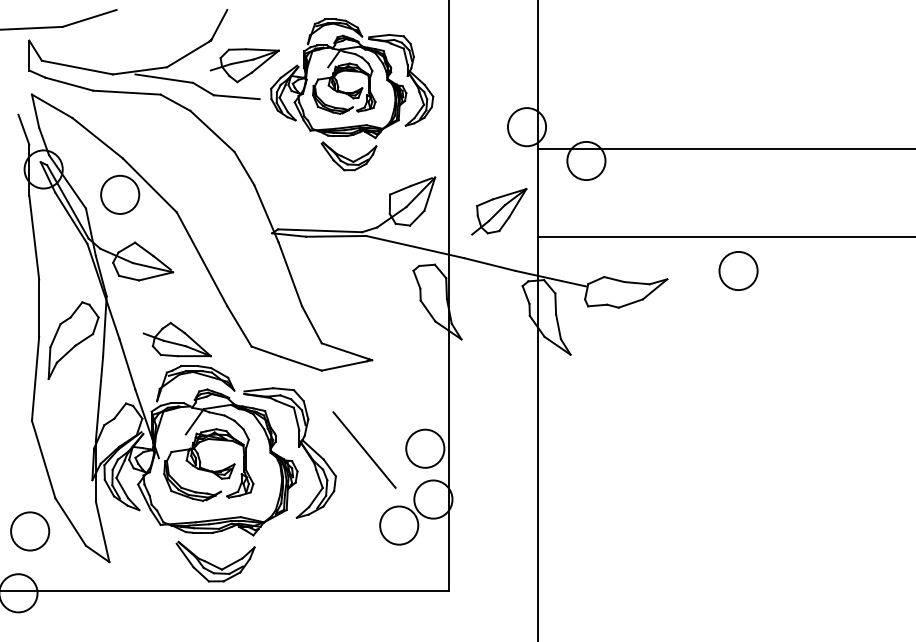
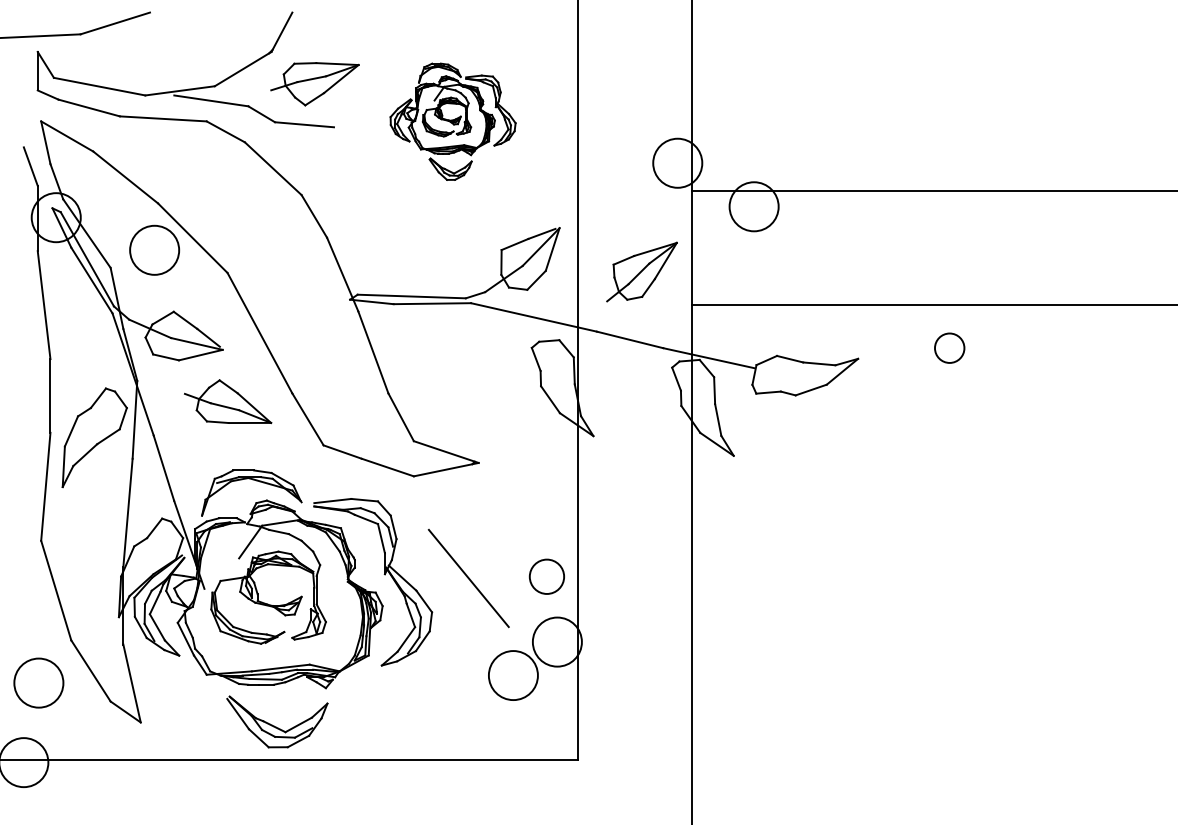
part: (352, 94) -> (453, 121), size x0.6
circle: (738, 270) -> (949, 347), size x0.6
part: (176, 339) -> (227, 401), moved
circle: (425, 448) -> (547, 576), size x0.7

